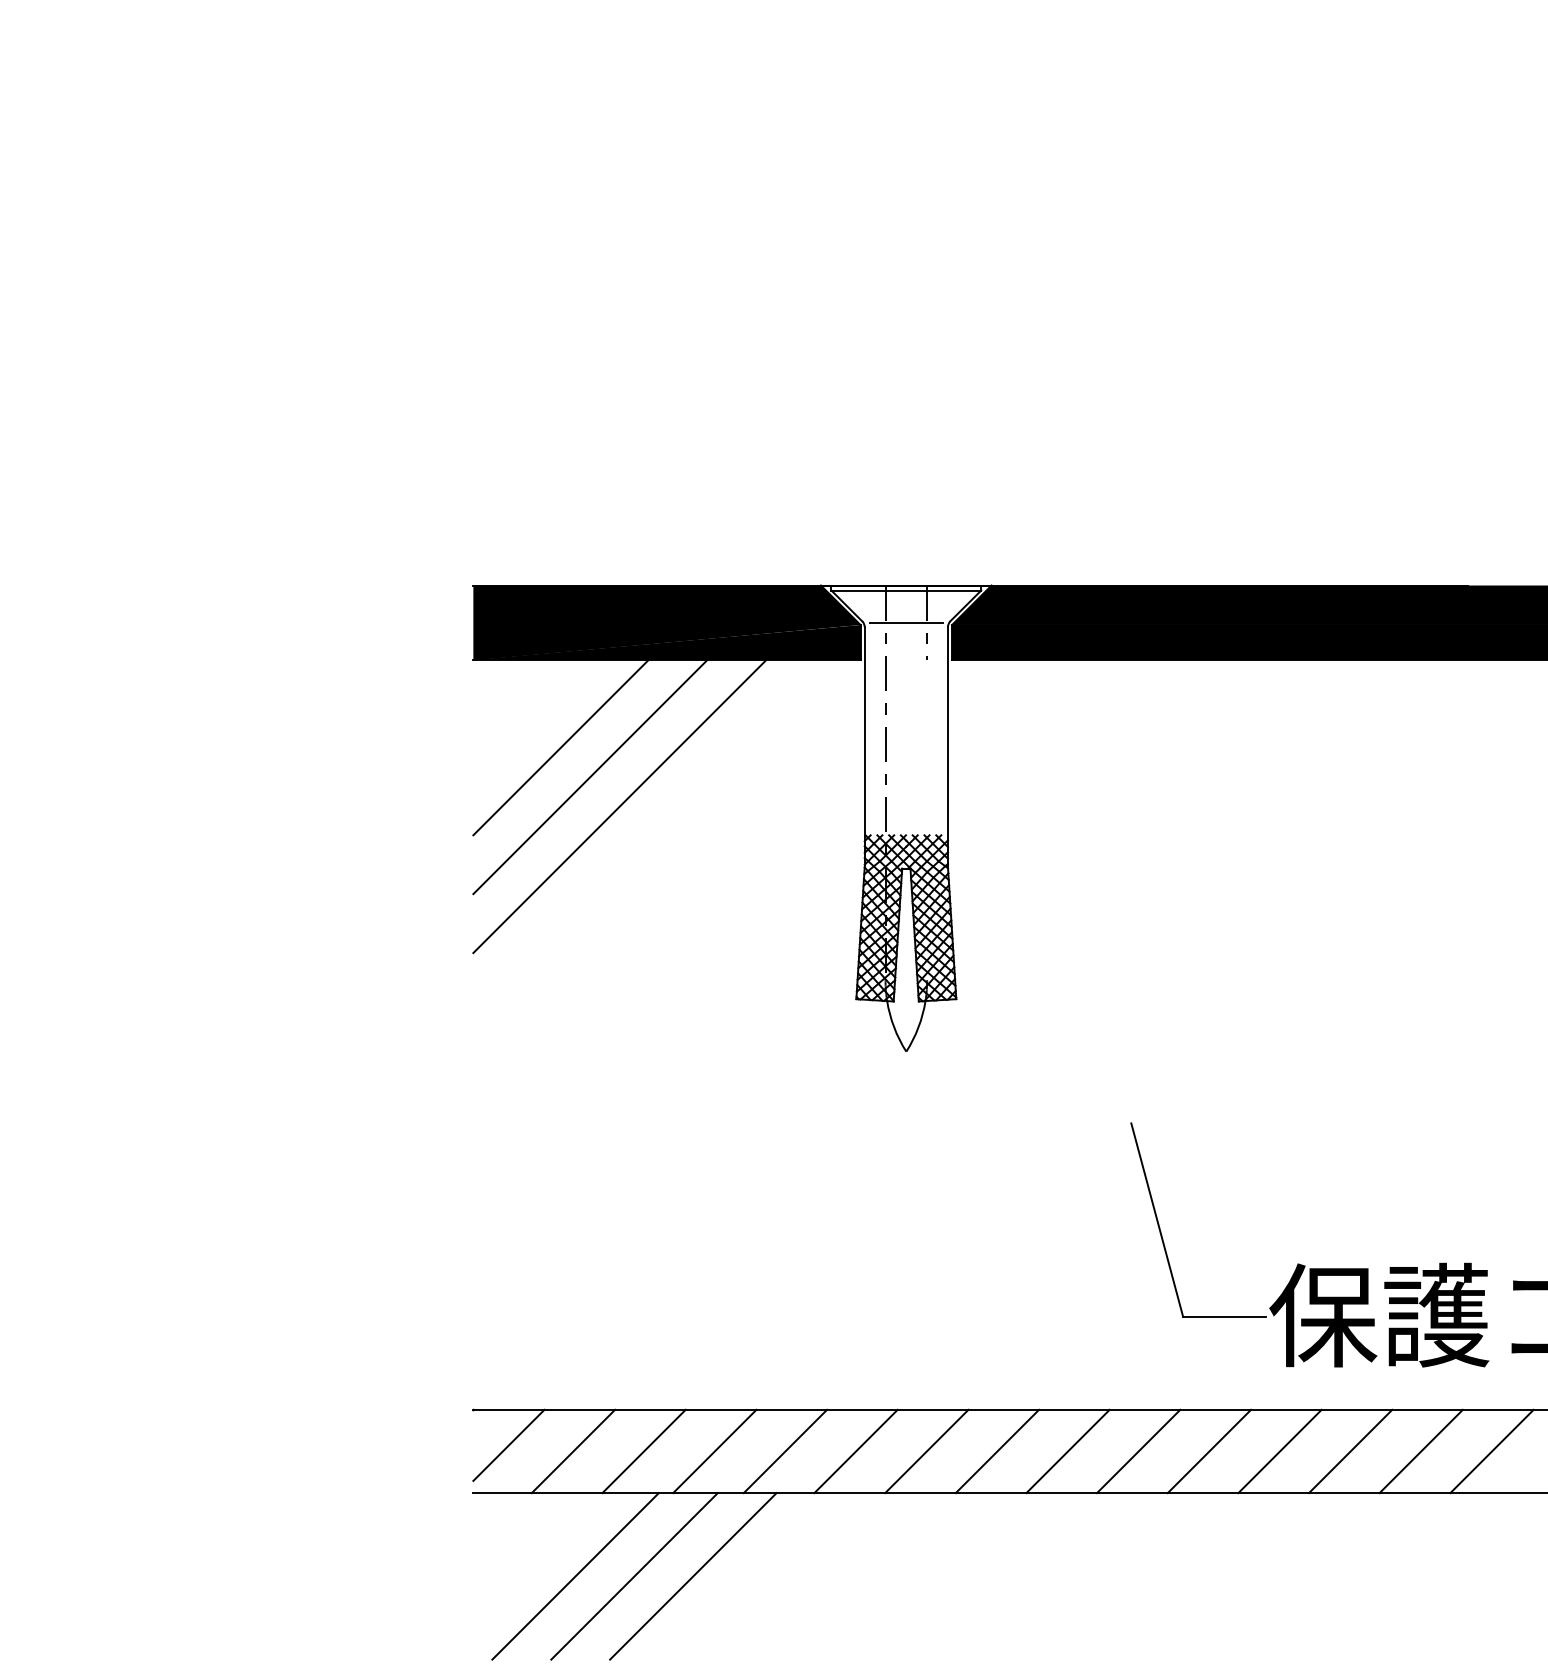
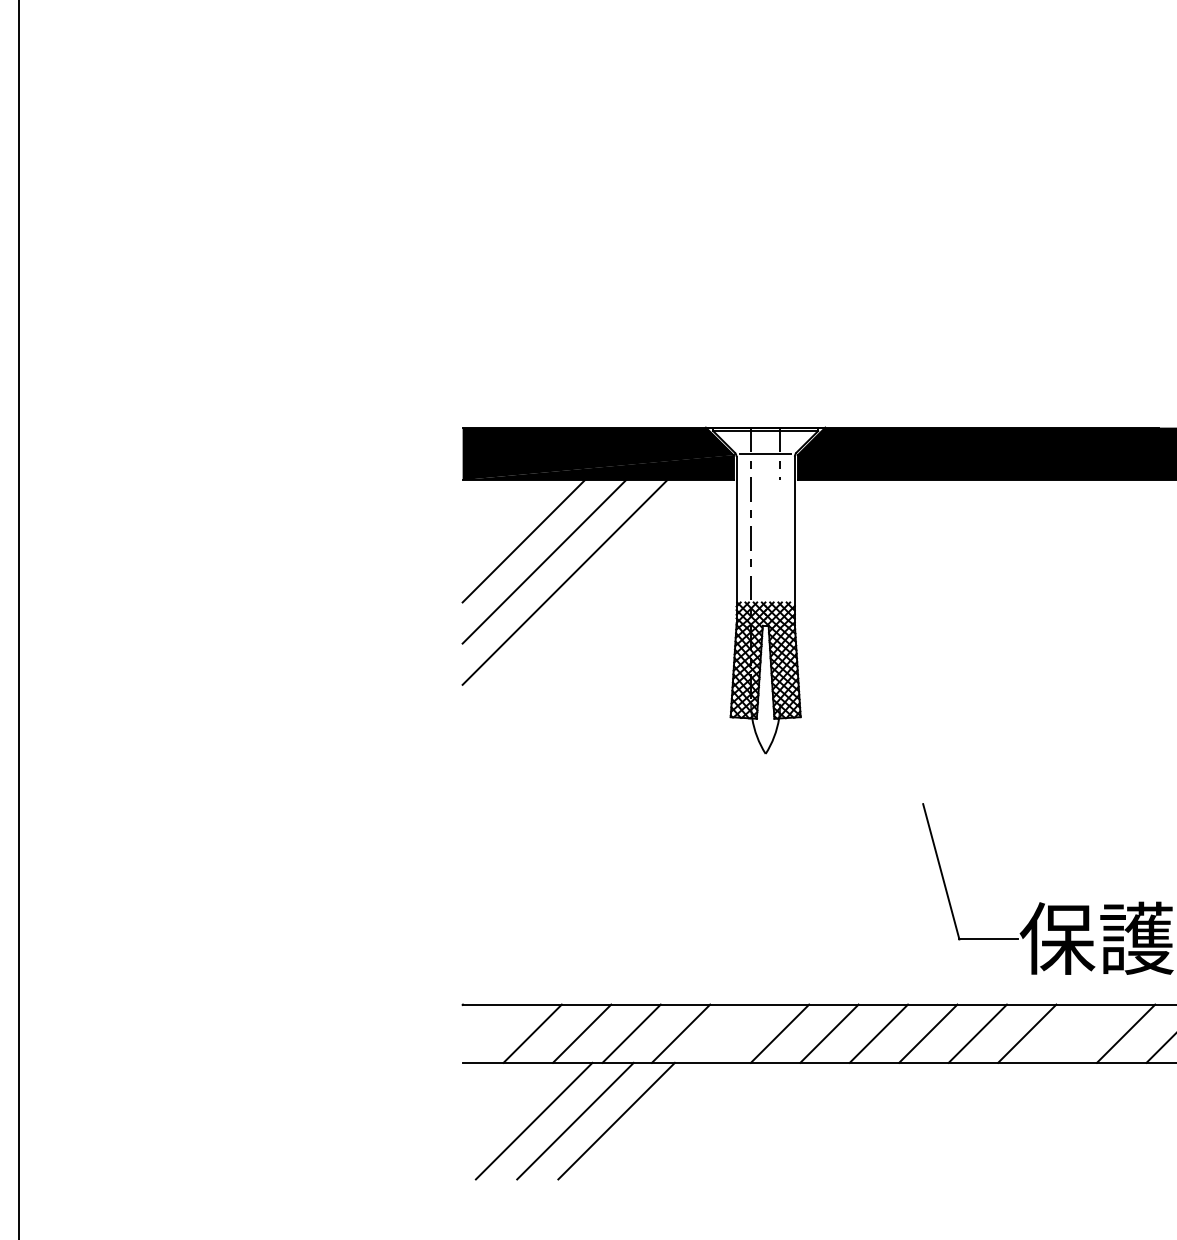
line: (508, 1445) -> (487, 1029), removed
line: (856, 1451) -> (730, 1033), removed
line: (1350, 1451) -> (1076, 1033), removed

